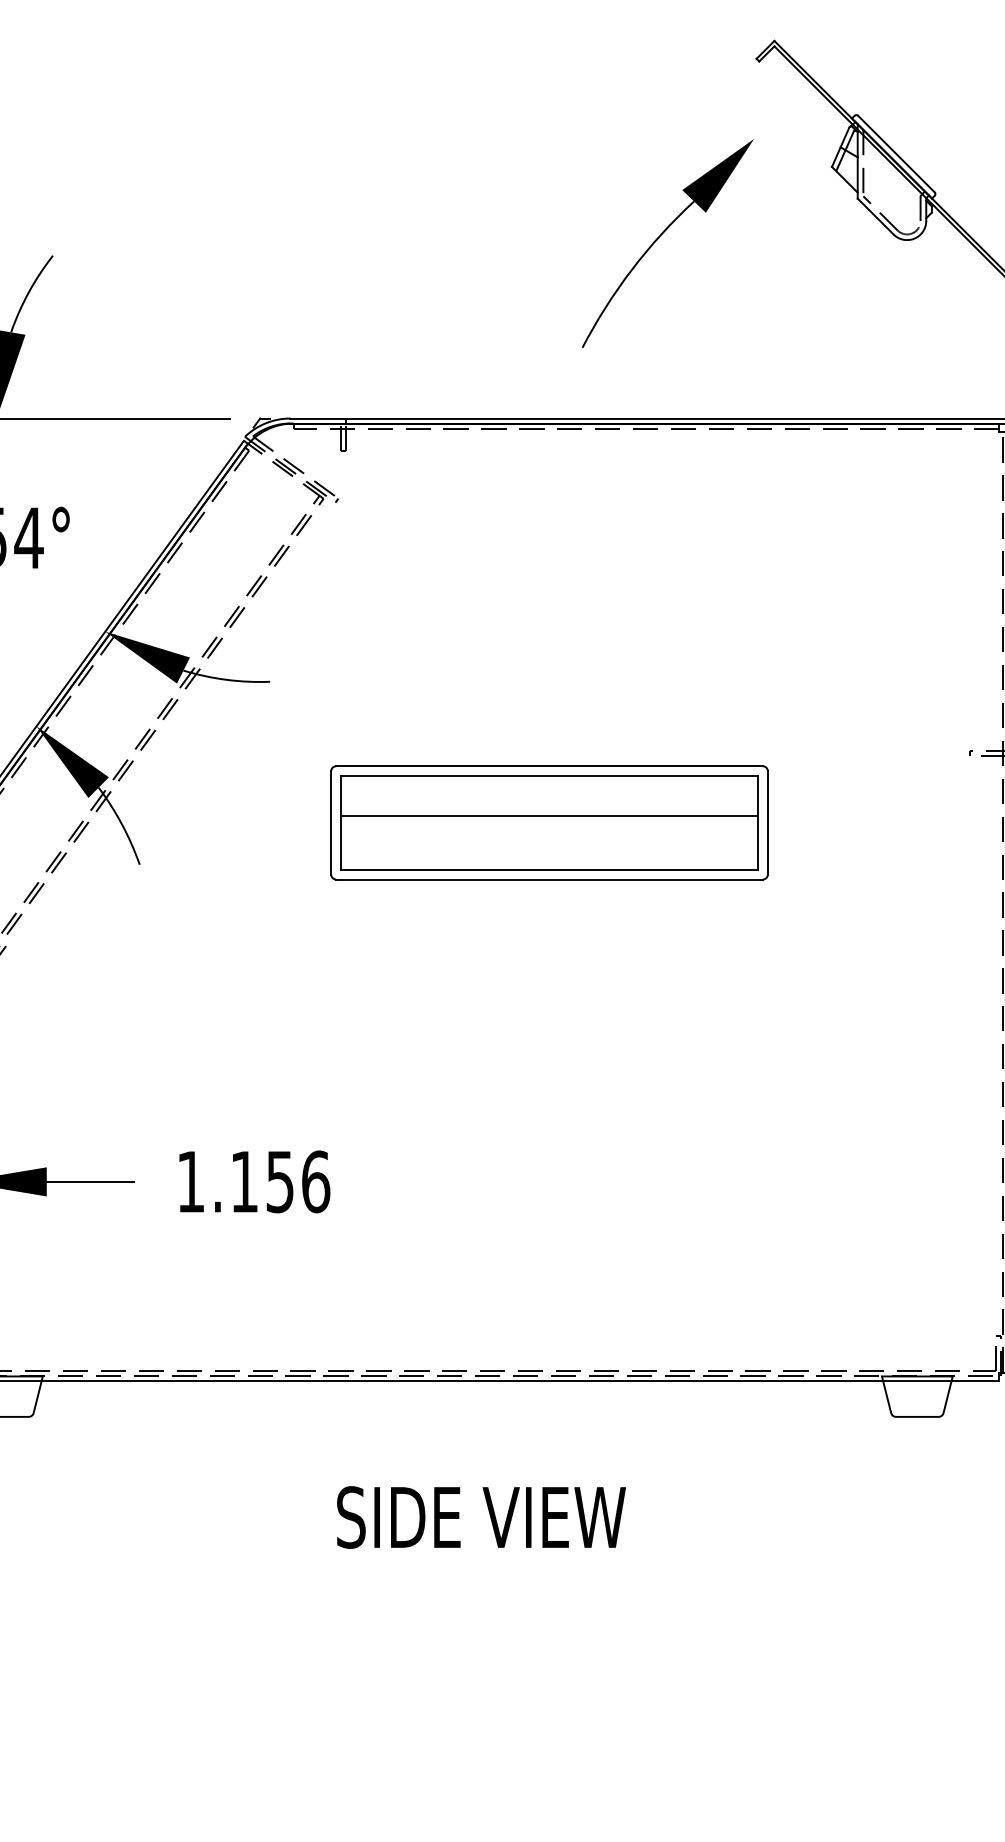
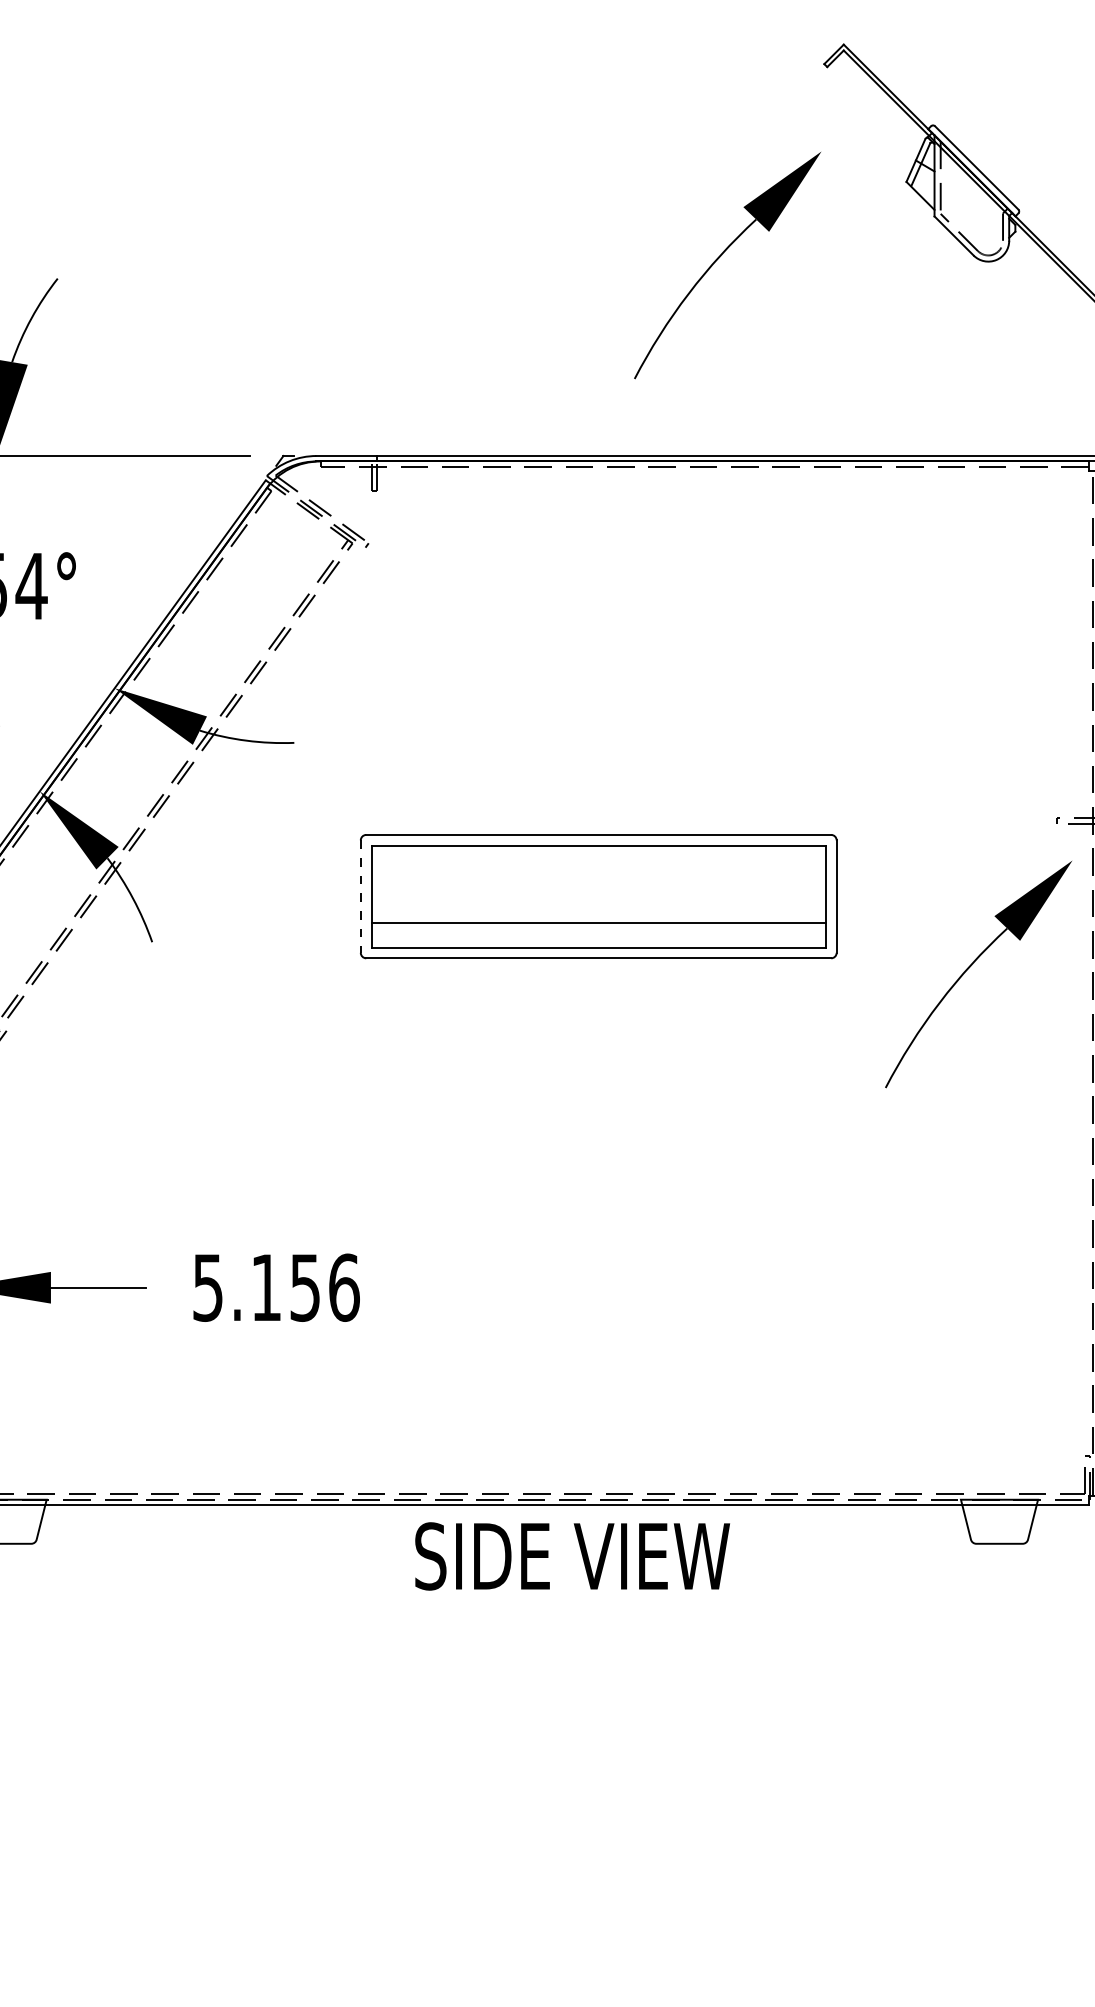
line: (549, 816) -> (598, 922), moved
line: (330, 823) -> (360, 897), solid -> dashed
part: (891, 887) -> (971, 966), added
text: (190, 1181) -> (207, 1287), 1.156 -> 5.156
text: (481, 1517) -> (572, 1556), moved

